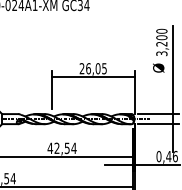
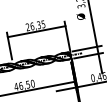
text: (97, 68) -> (38, 25), 26,05 -> 26,35
text: (65, 148) -> (26, 84), 42,54 -> 46,50

